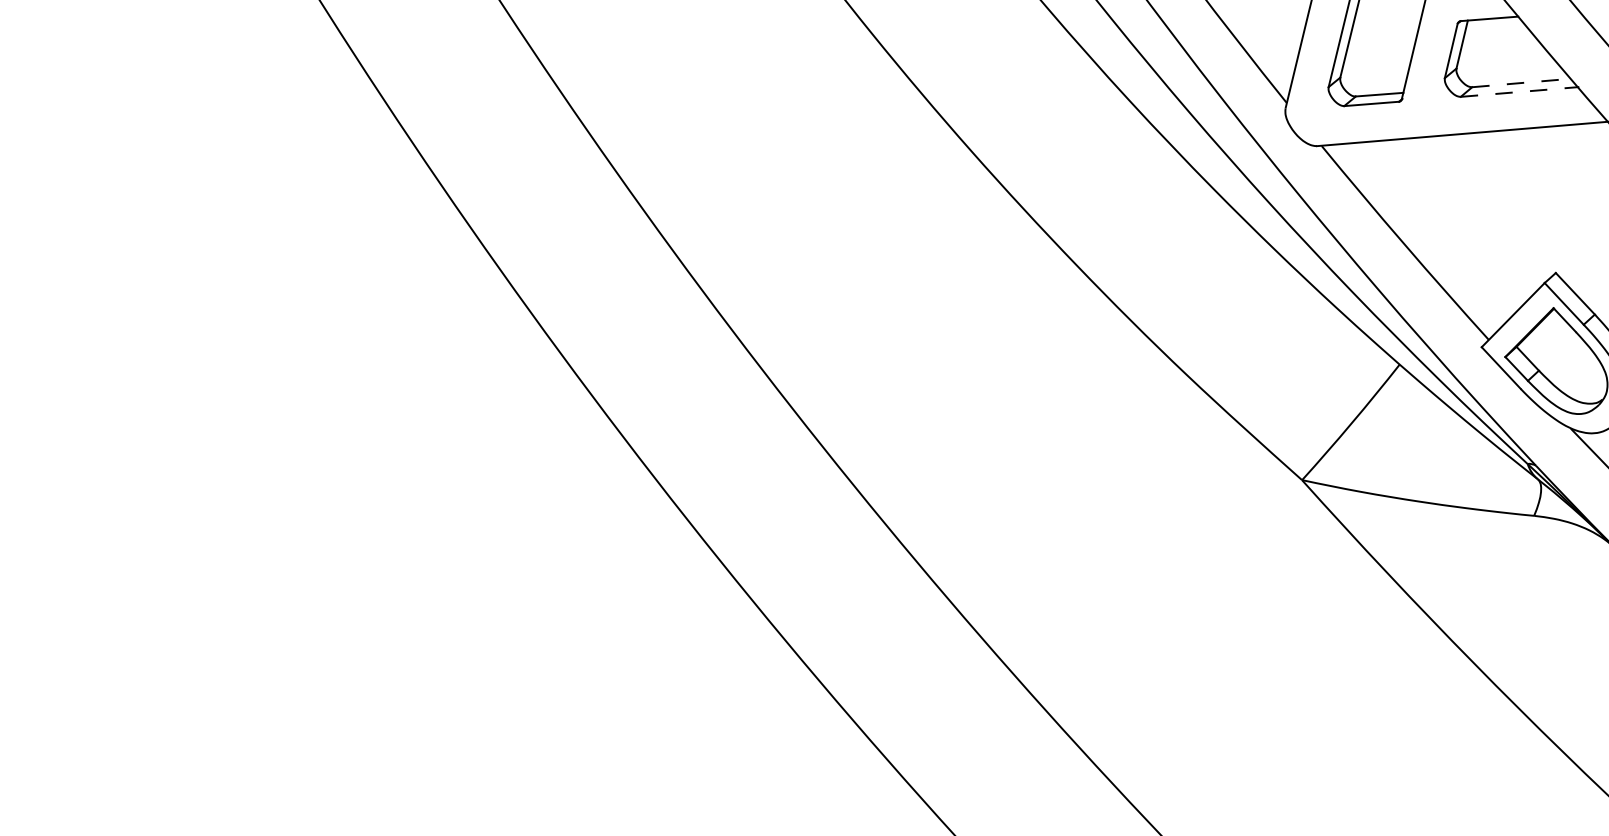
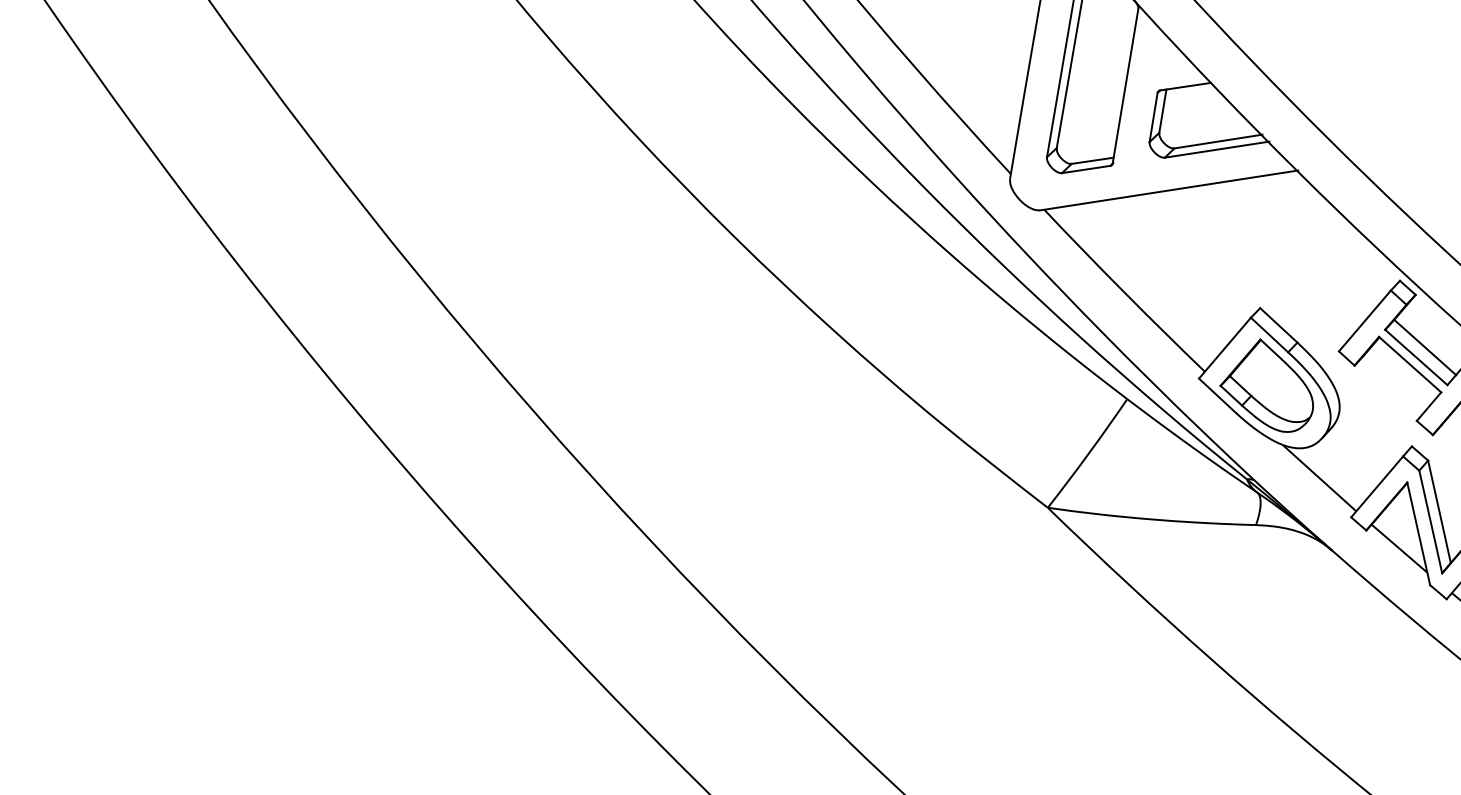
line: (1522, 82) -> (1218, 141), dashed -> solid
line: (1520, 91) -> (1217, 149), dashed -> solid

